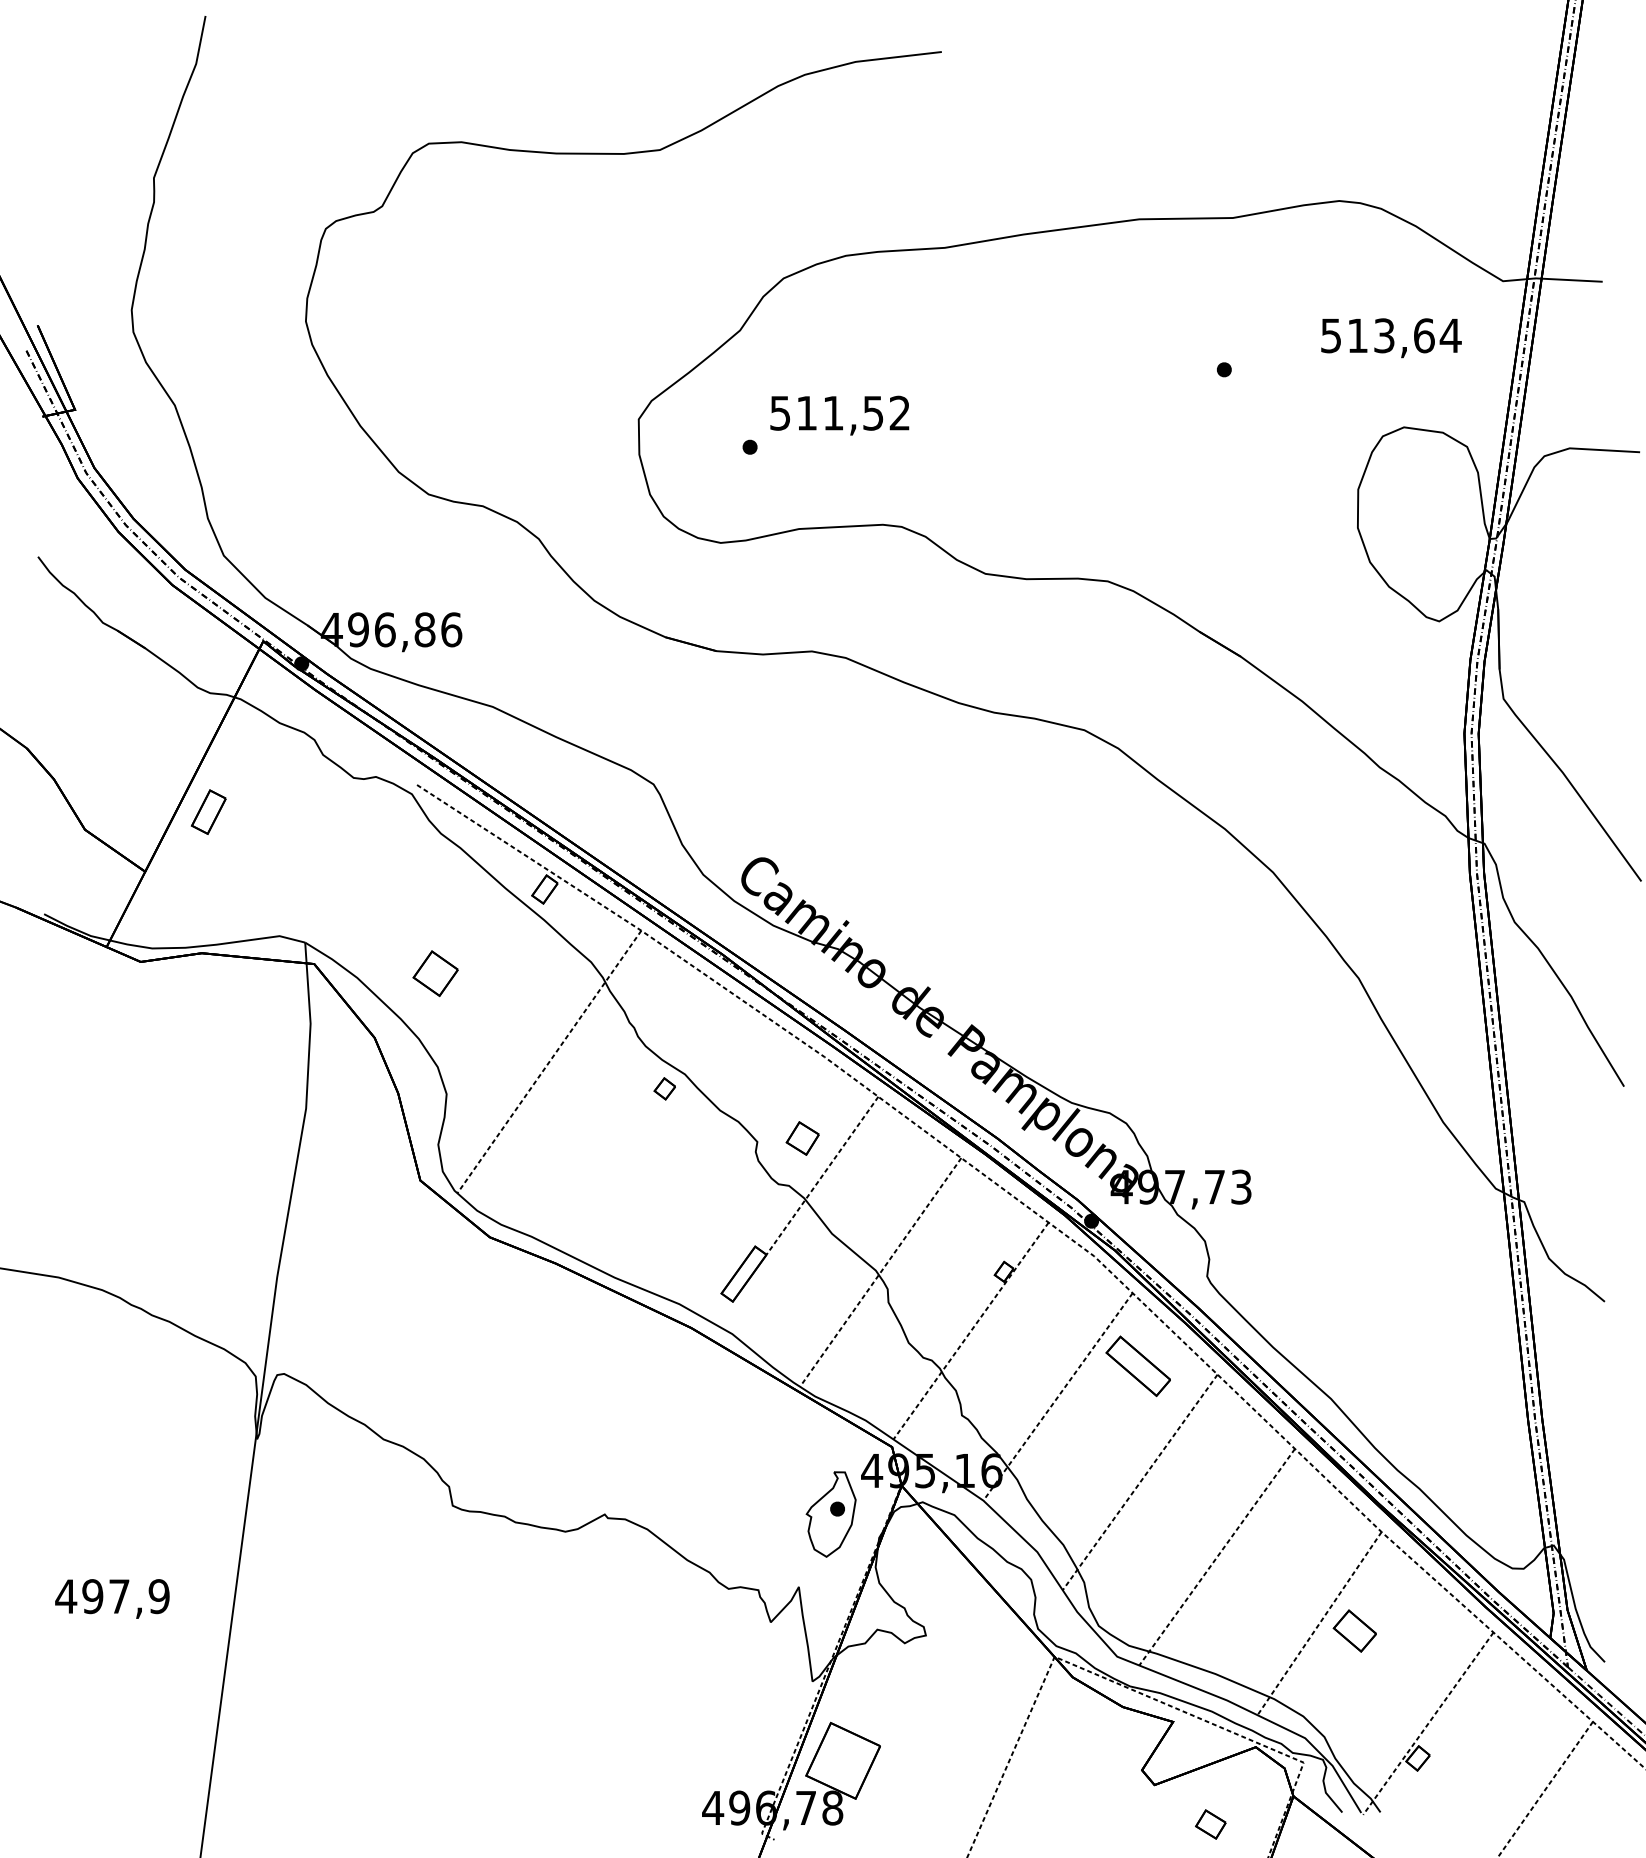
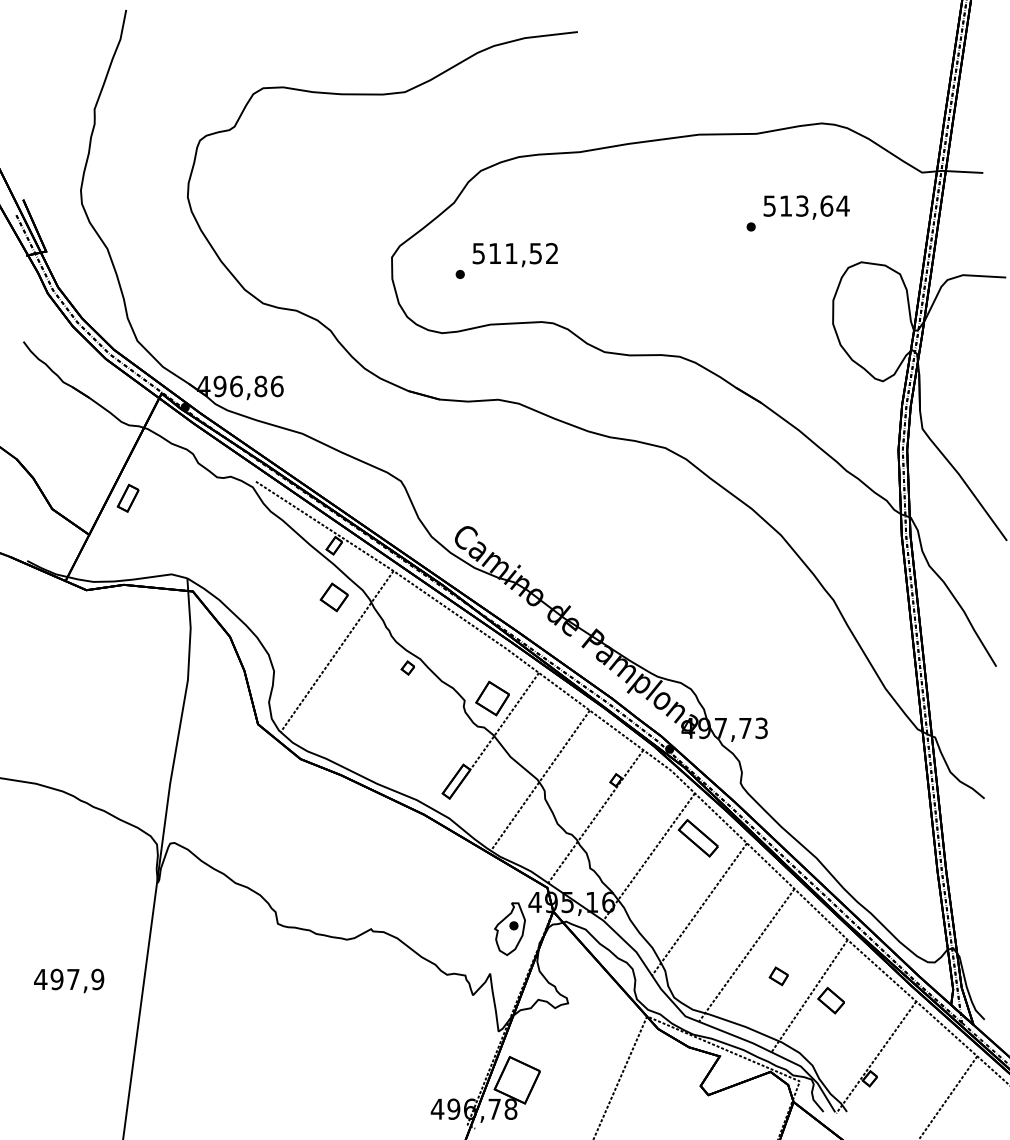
text: (1391, 338) -> (806, 207), moved
part: (434, 973) -> (333, 597), moved
part: (802, 1138) -> (492, 698), size x1.67
part: (1210, 1824) -> (778, 976), moved

